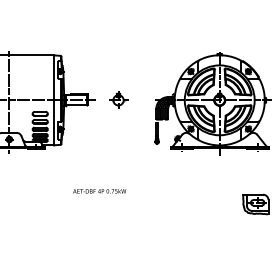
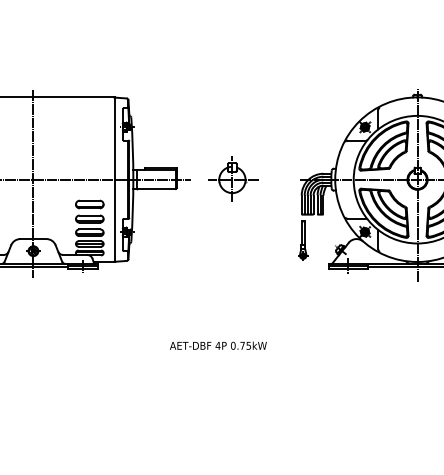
part: (118, 99) -> (232, 178), size x1.4
text: (99, 191) -> (218, 346), moved

